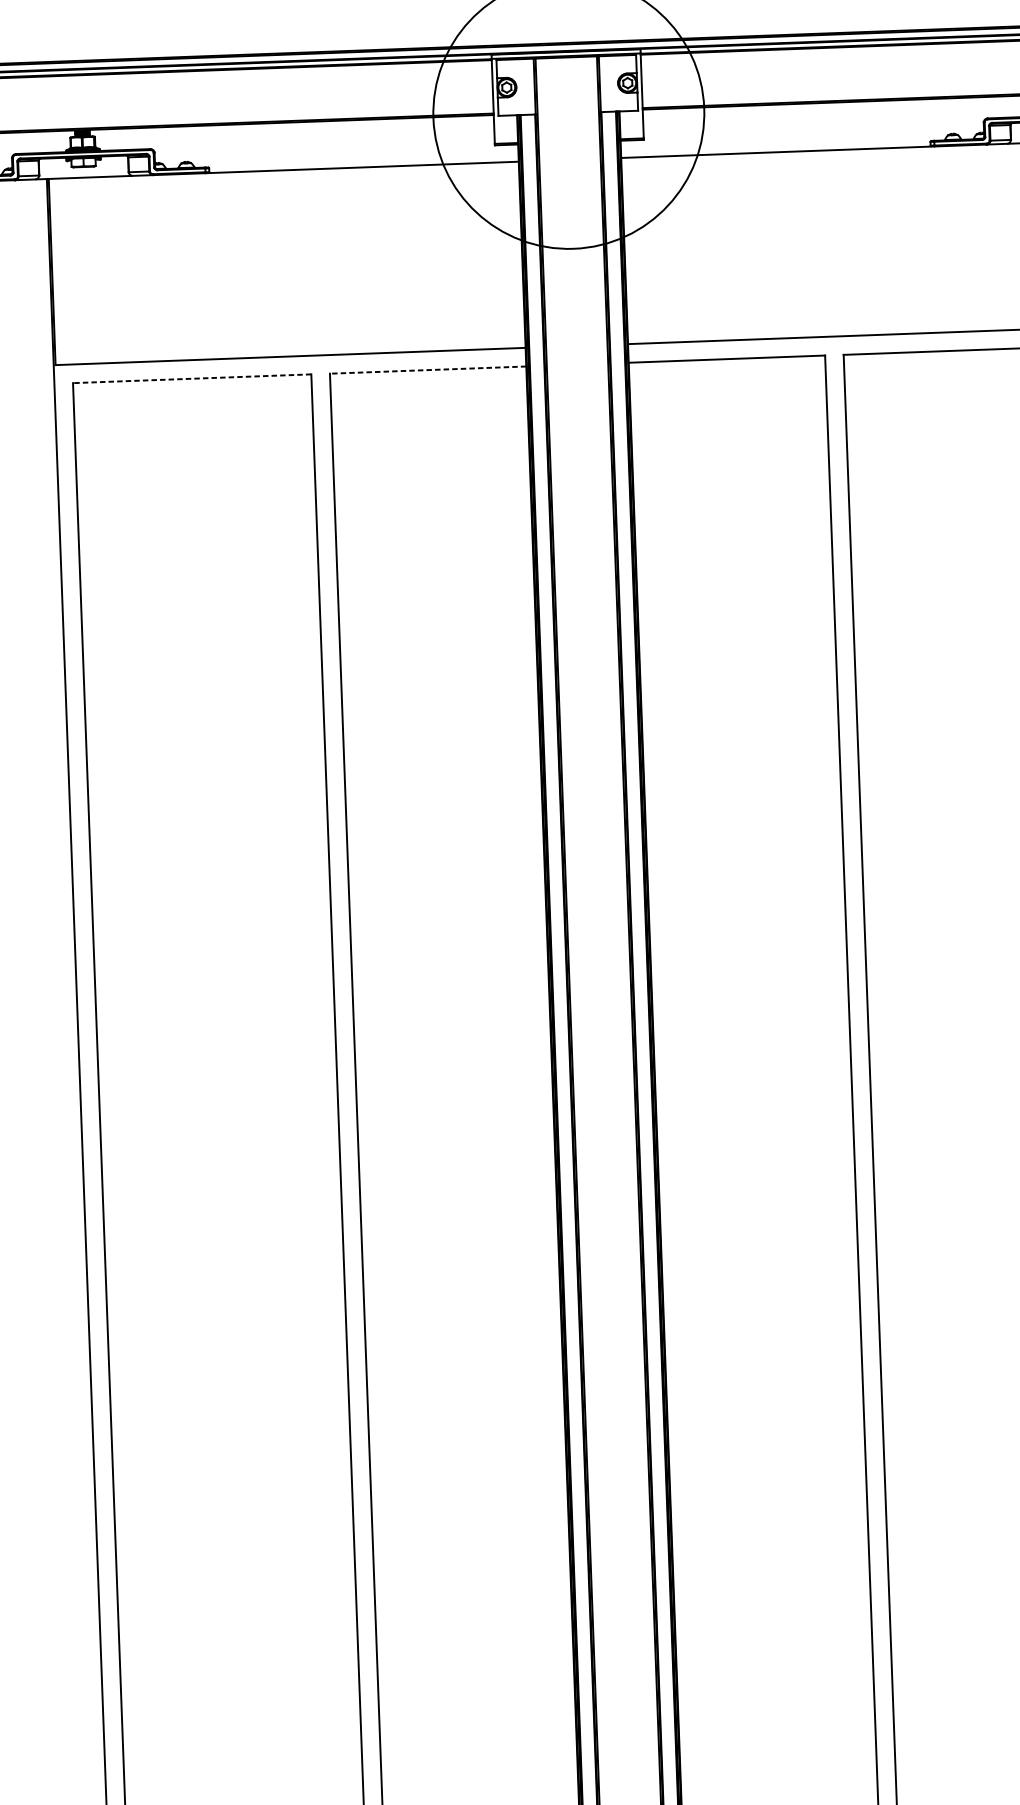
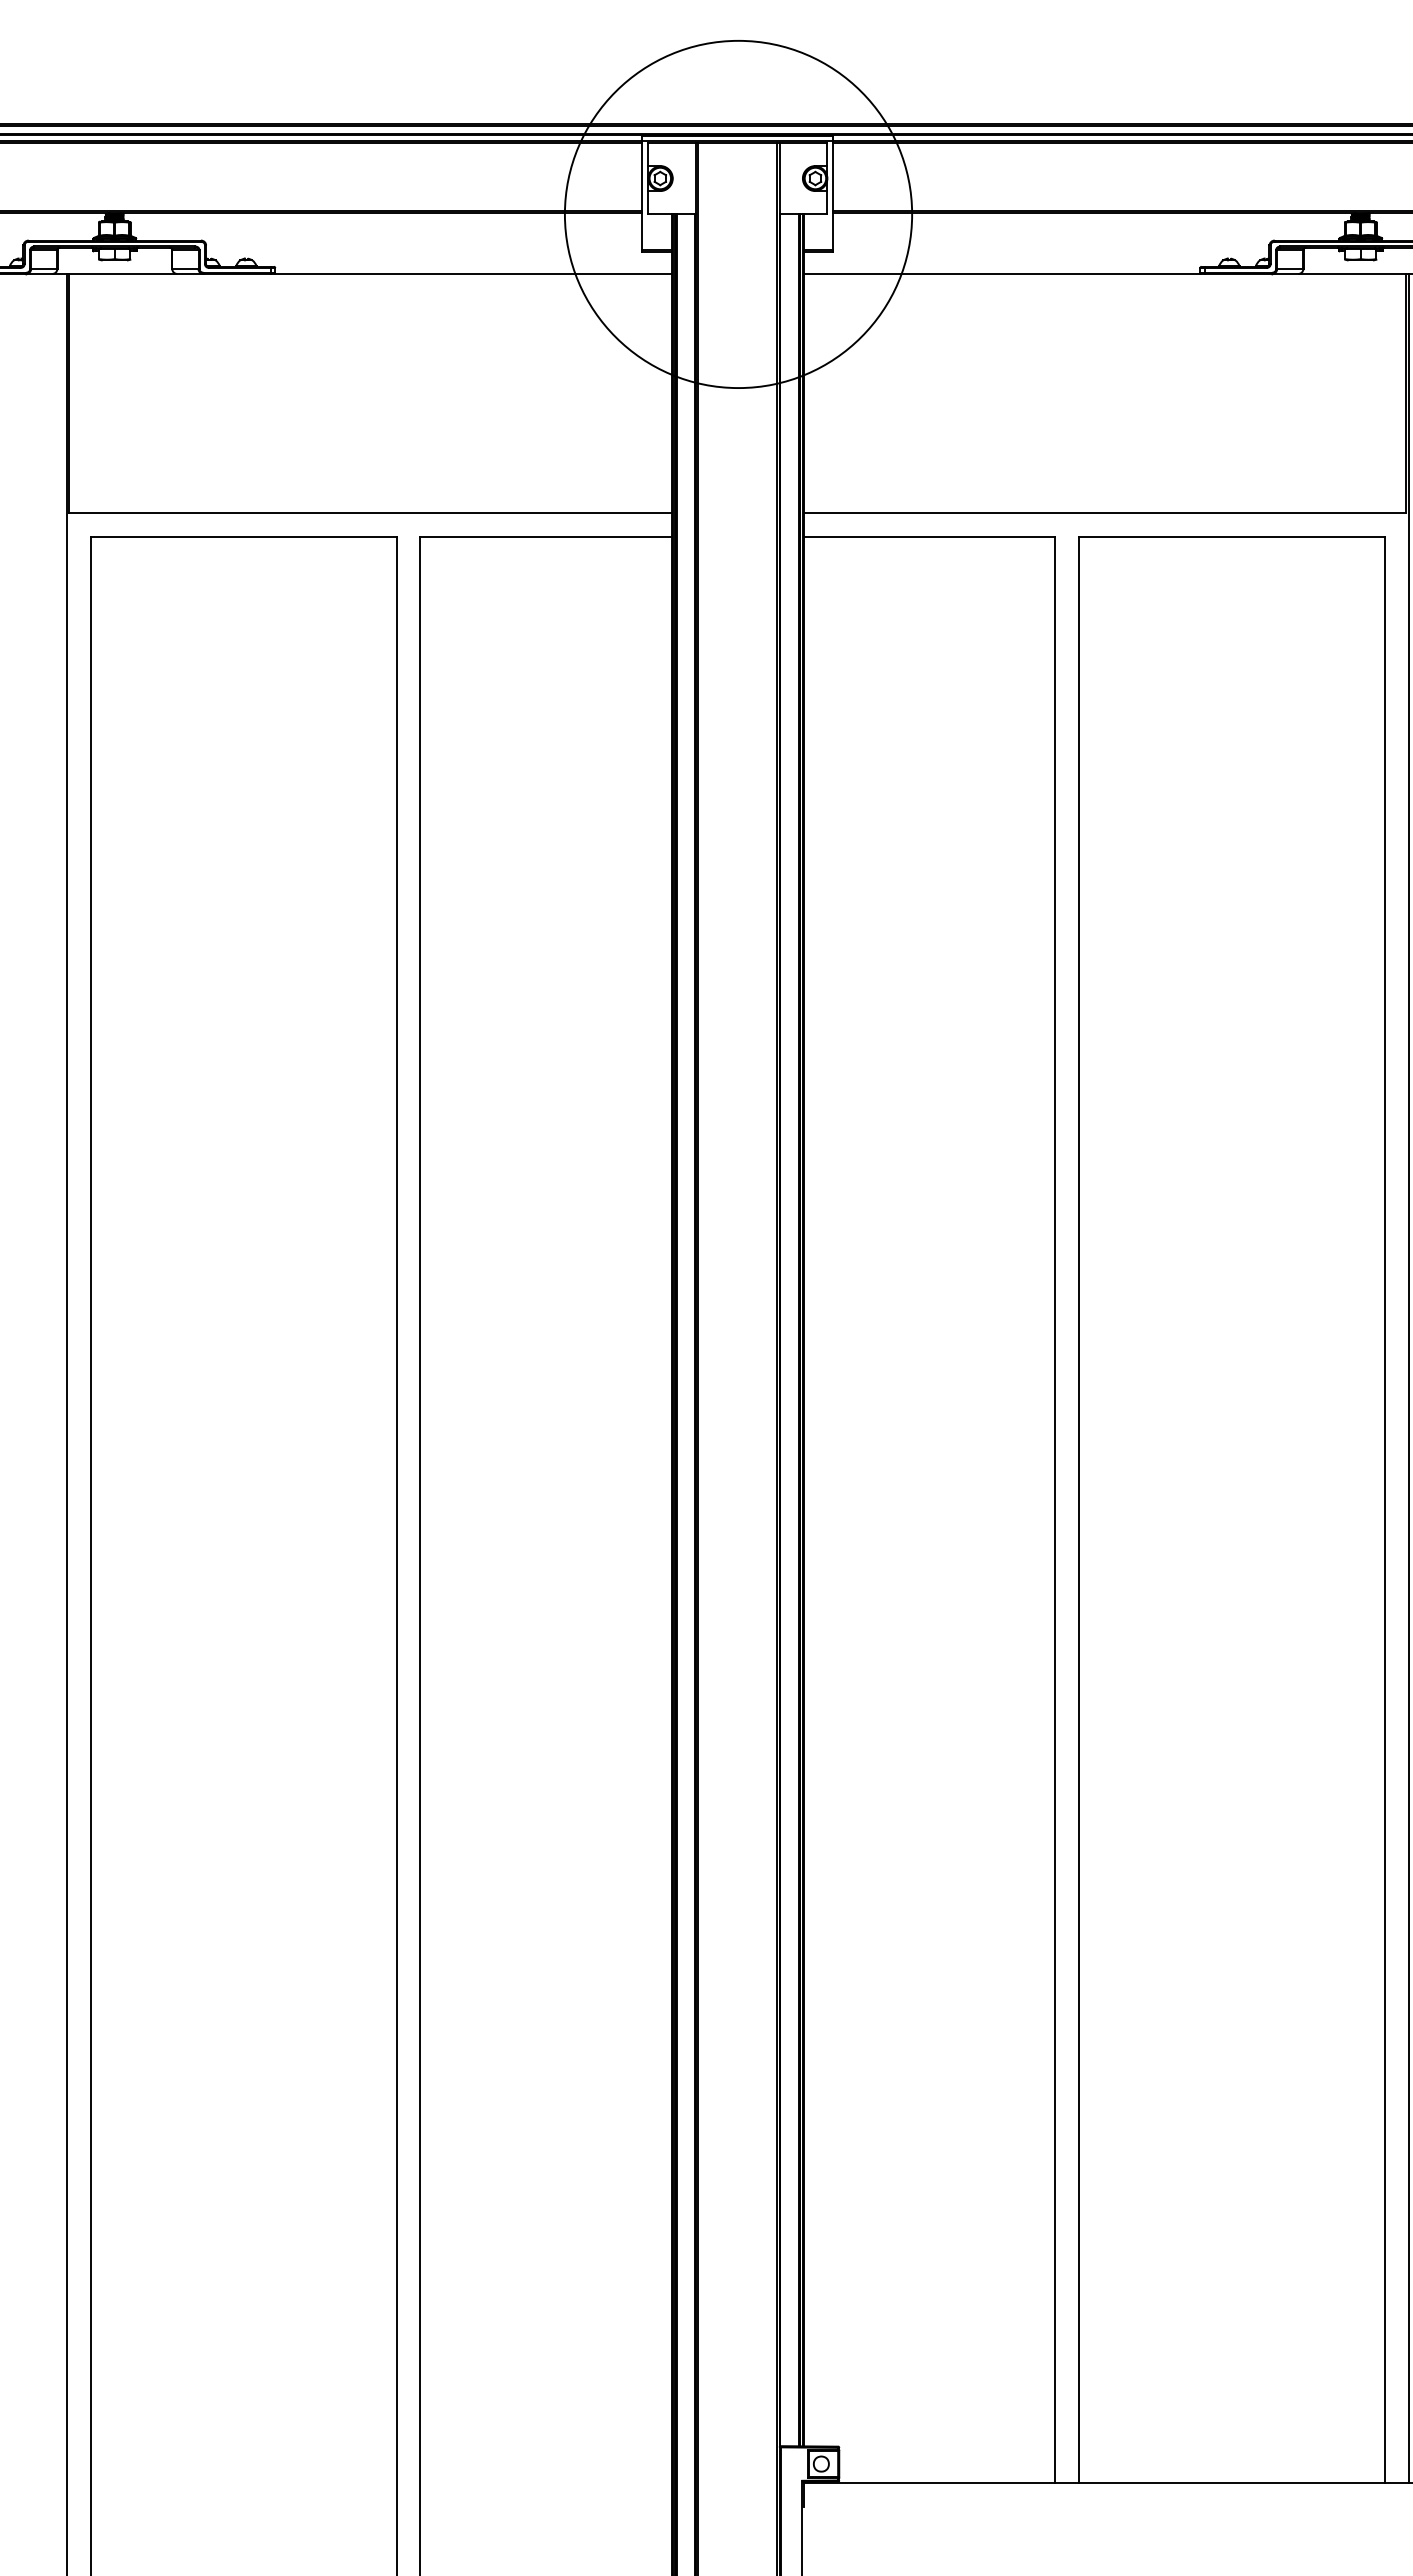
line: (428, 370) -> (546, 536), dashed -> solid
line: (191, 378) -> (243, 536), dashed -> solid

